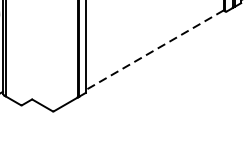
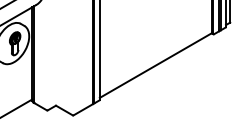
line: (154, 50) -> (155, 65), dashed -> solid

